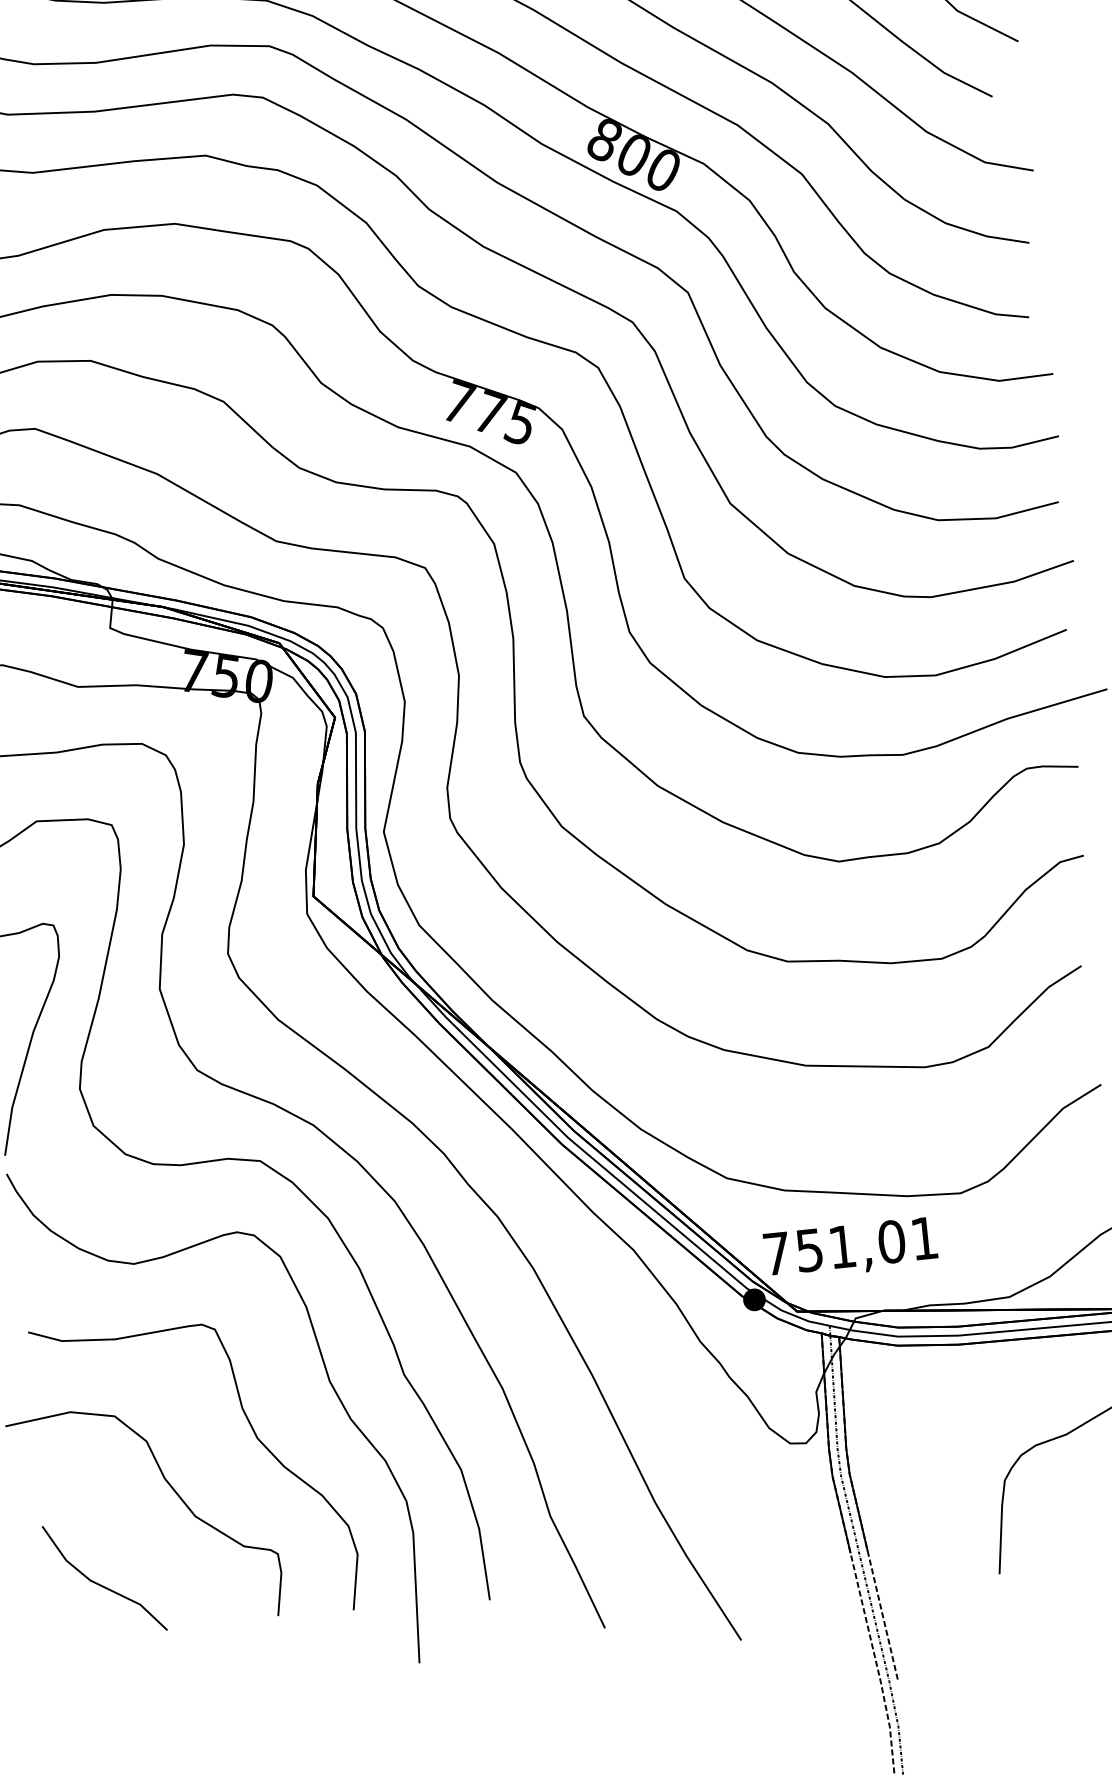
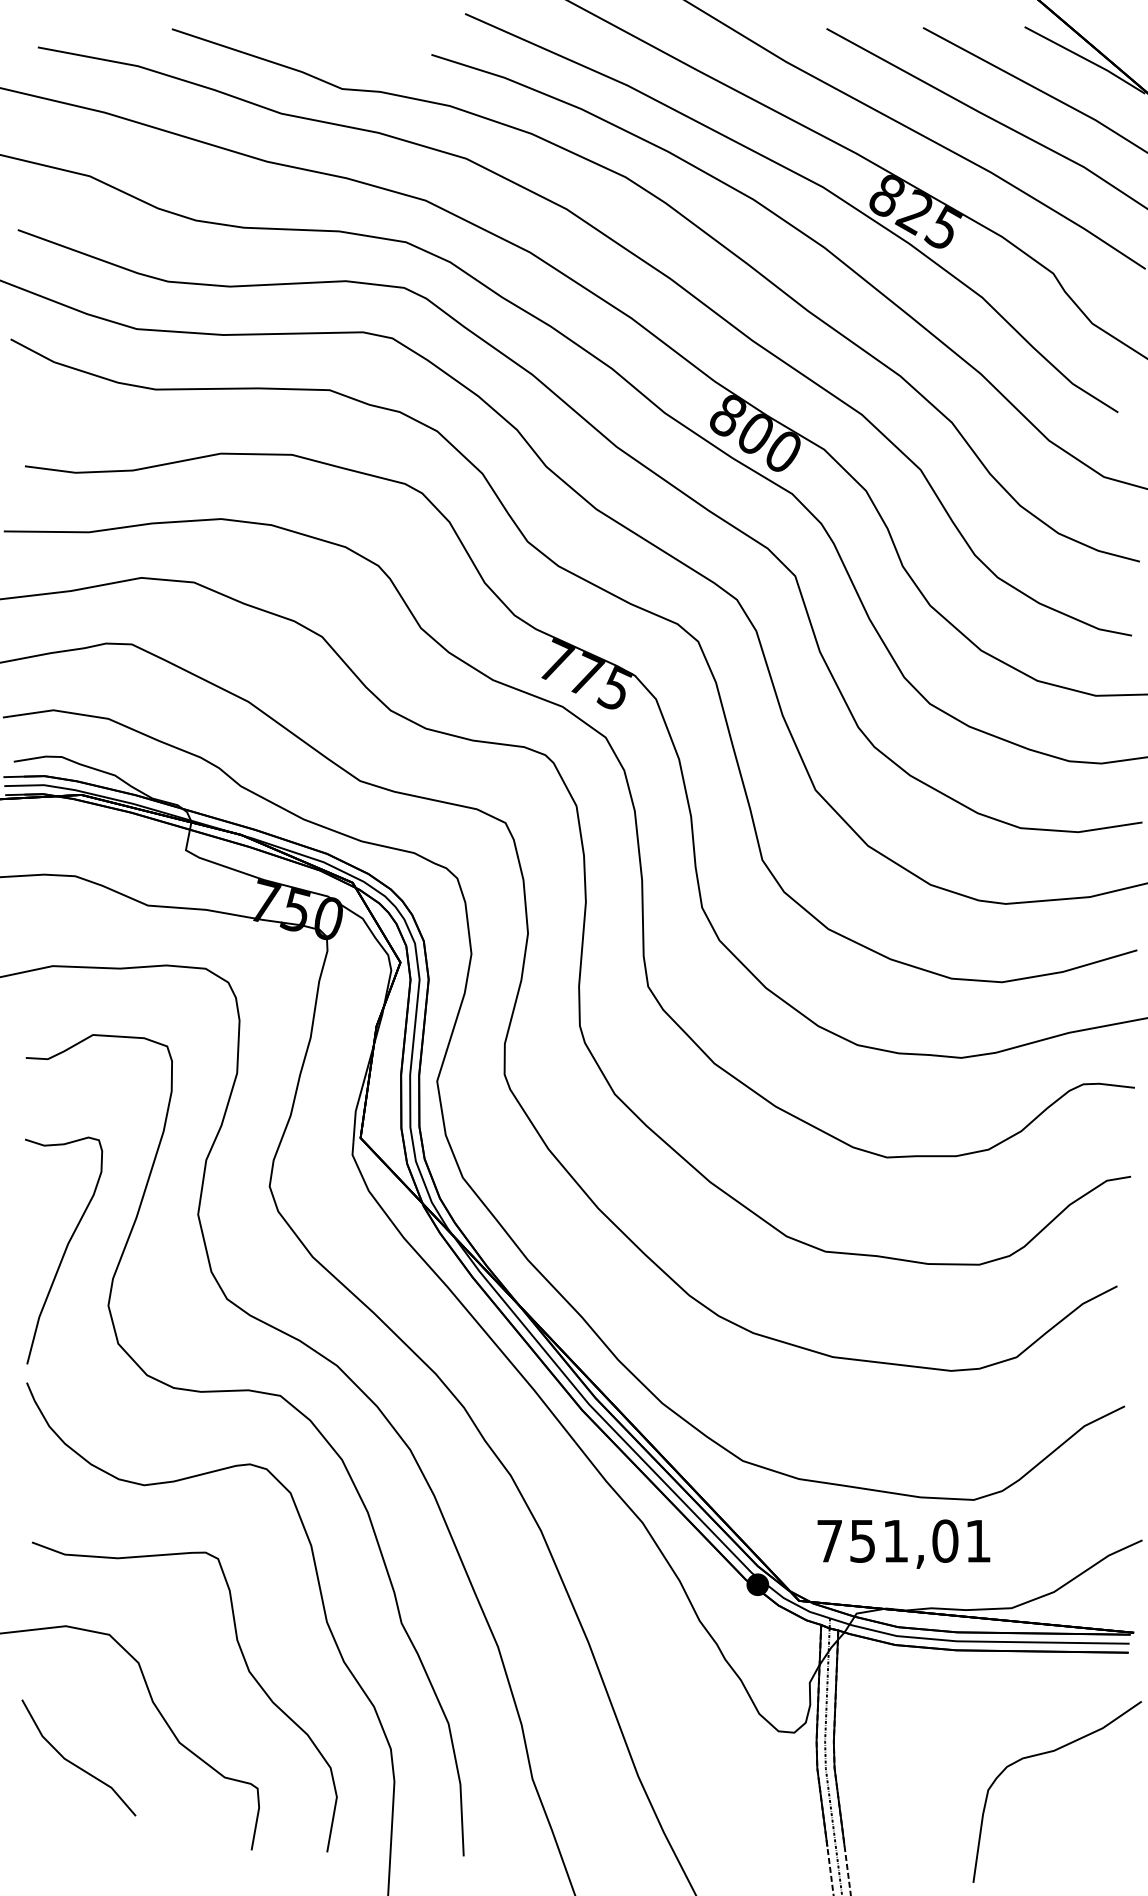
text: (850, 1248) -> (903, 1543), moved
part: (100, 1584) -> (74, 1763), moved

